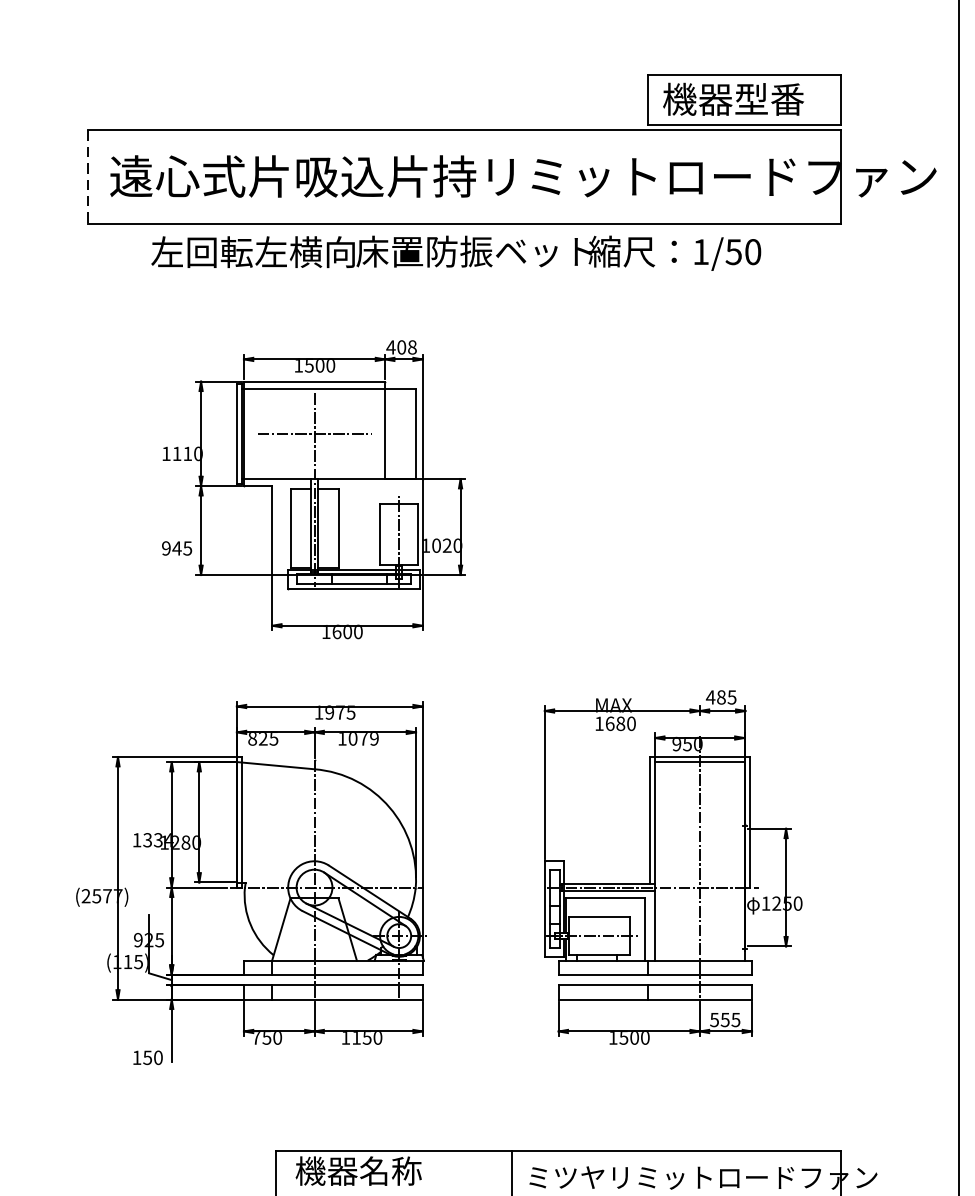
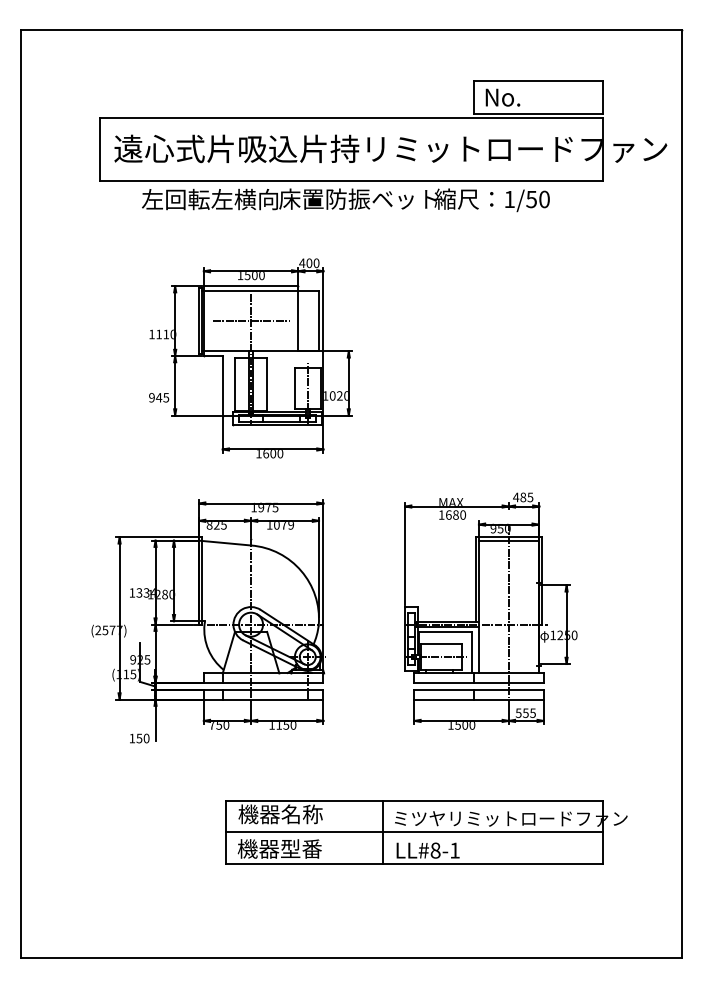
text: (733, 99) -> (531, 97), 機器型番 -> No.
line: (87, 177) -> (99, 149), dashed -> solid
text: (412, 347) -> (316, 263), 408 -> 400

